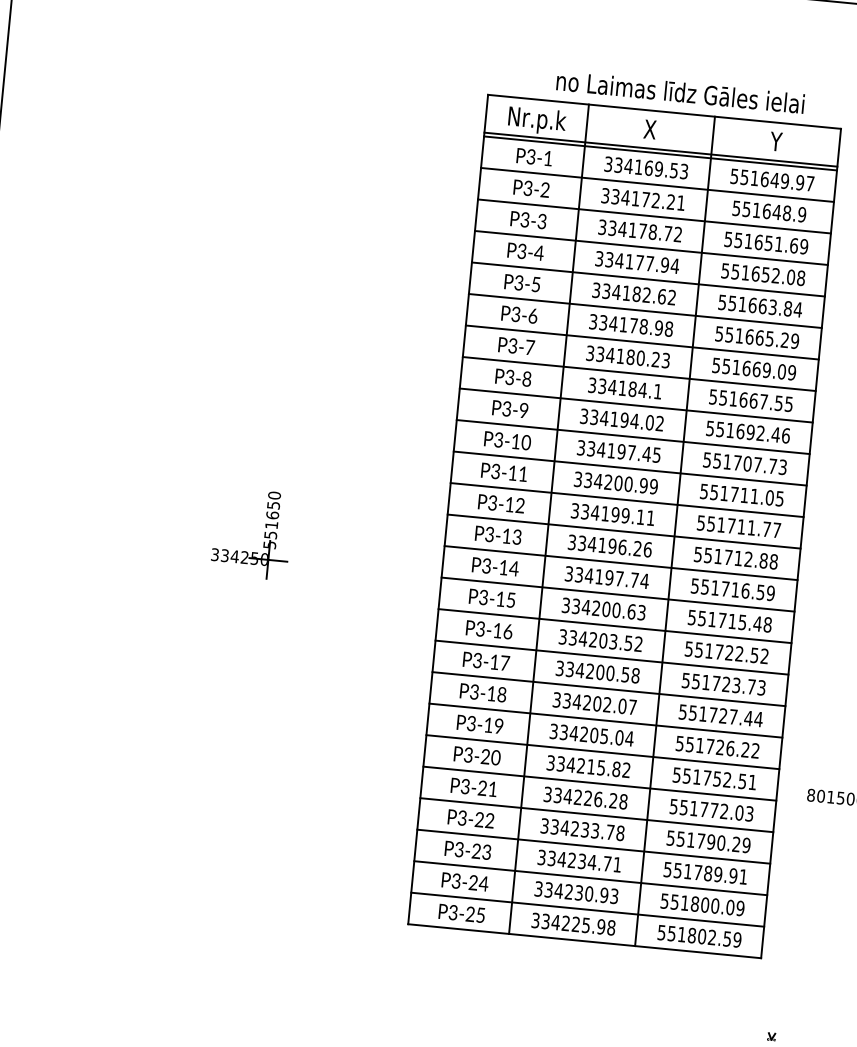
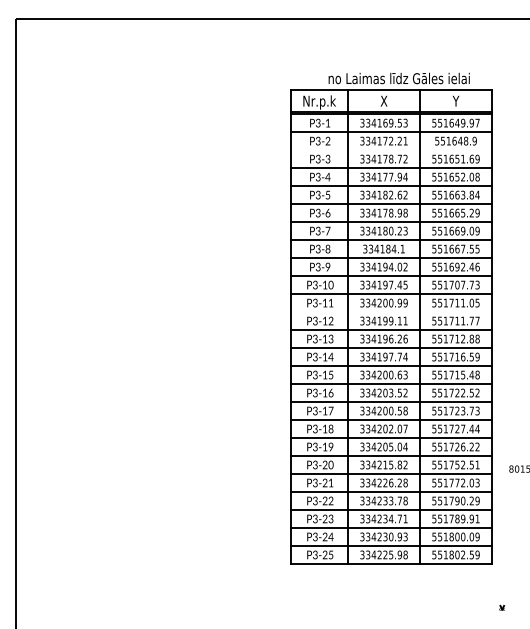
line: (654, 217) -> (391, 150), removed
line: (627, 500) -> (391, 312), removed
part: (265, 534) -> (188, 351), removed

